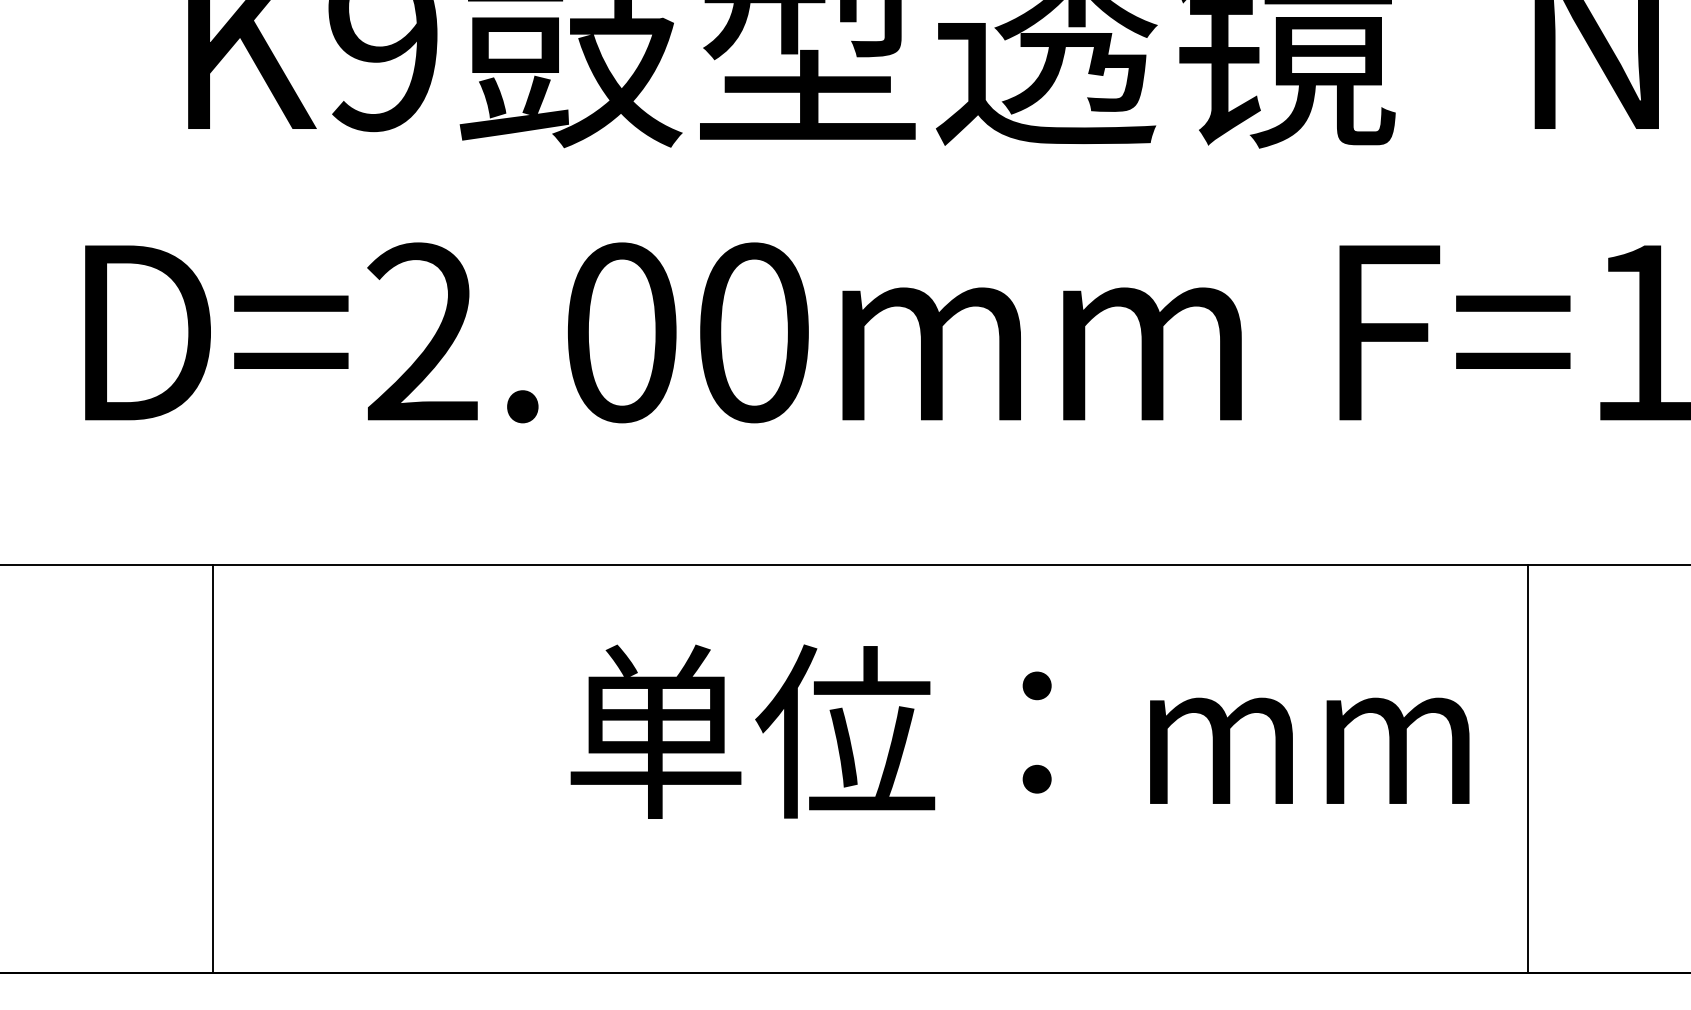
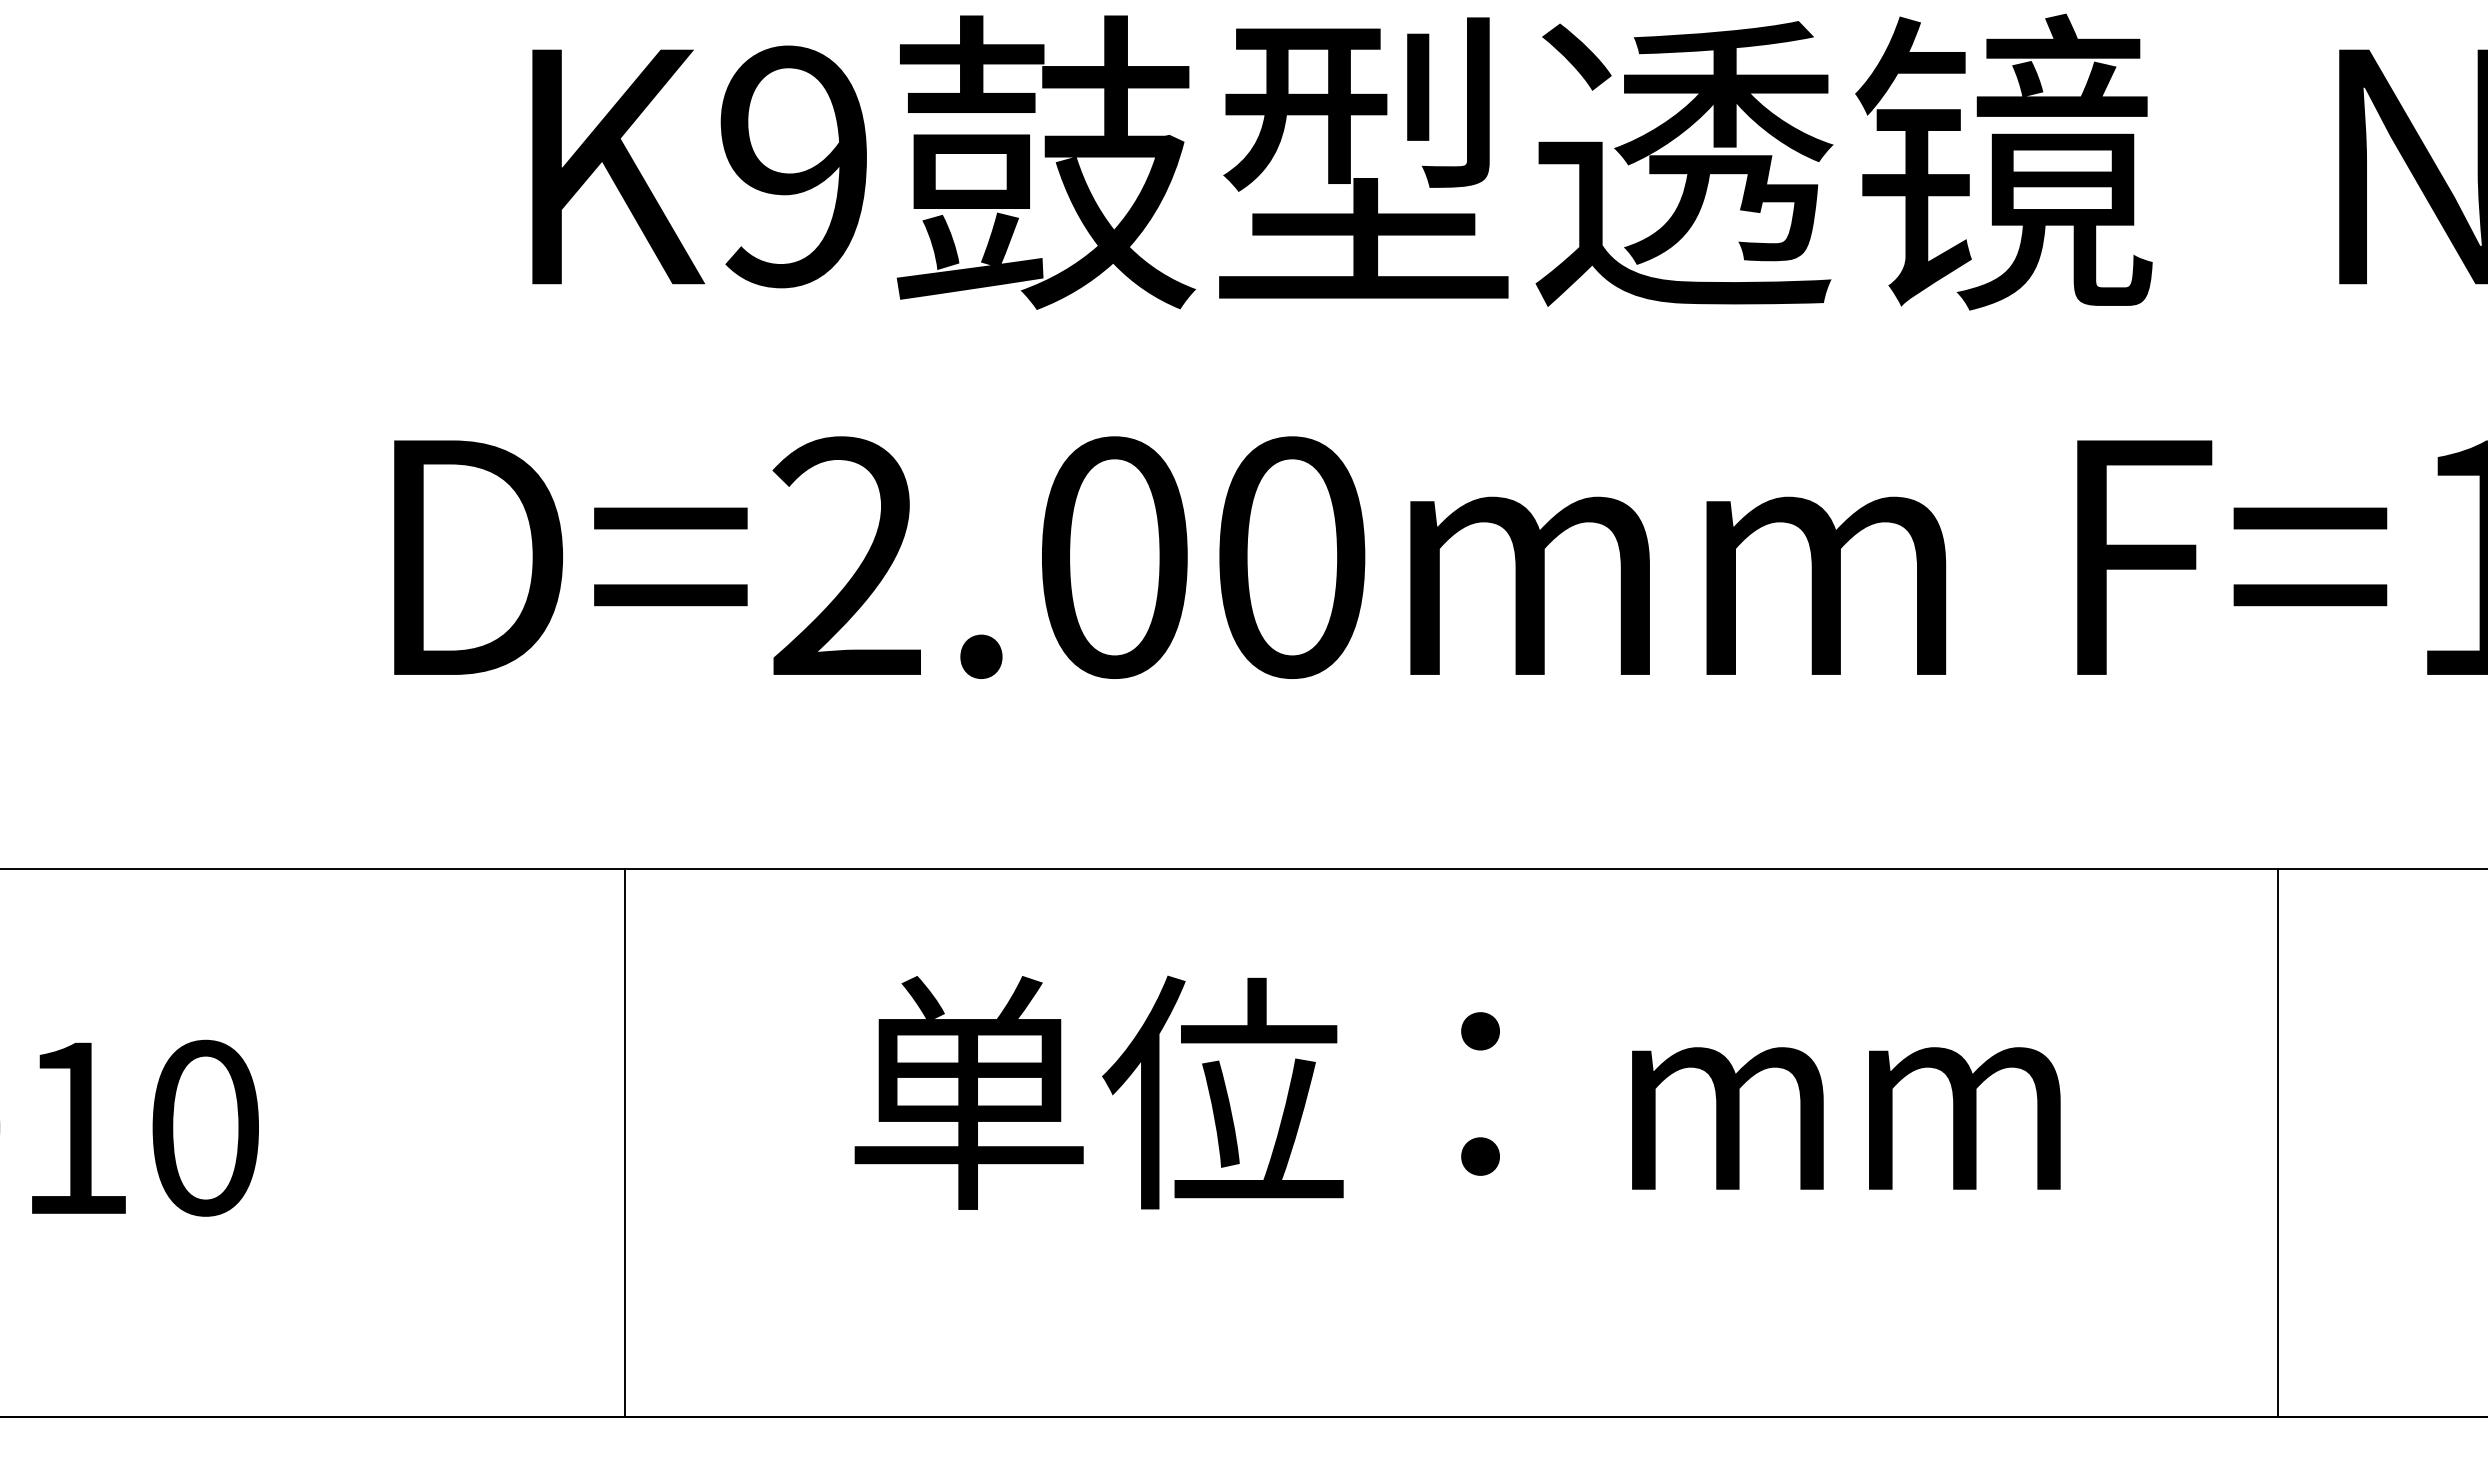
text: (1019, 731) -> (1457, 1092), moved
line: (213, 769) -> (625, 1143), moved
line: (1527, 769) -> (2278, 1143), moved

